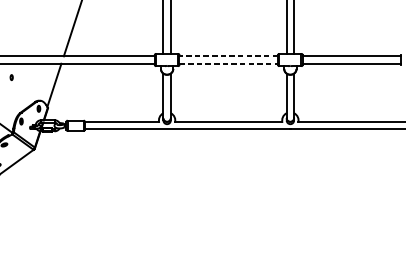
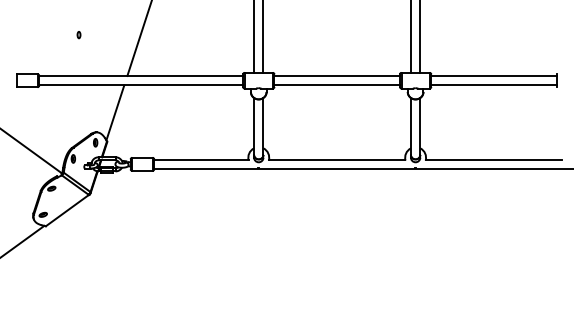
line: (228, 55) -> (337, 75), dashed -> solid
line: (228, 63) -> (337, 85), dashed -> solid
part: (11, 77) -> (78, 35), moved

